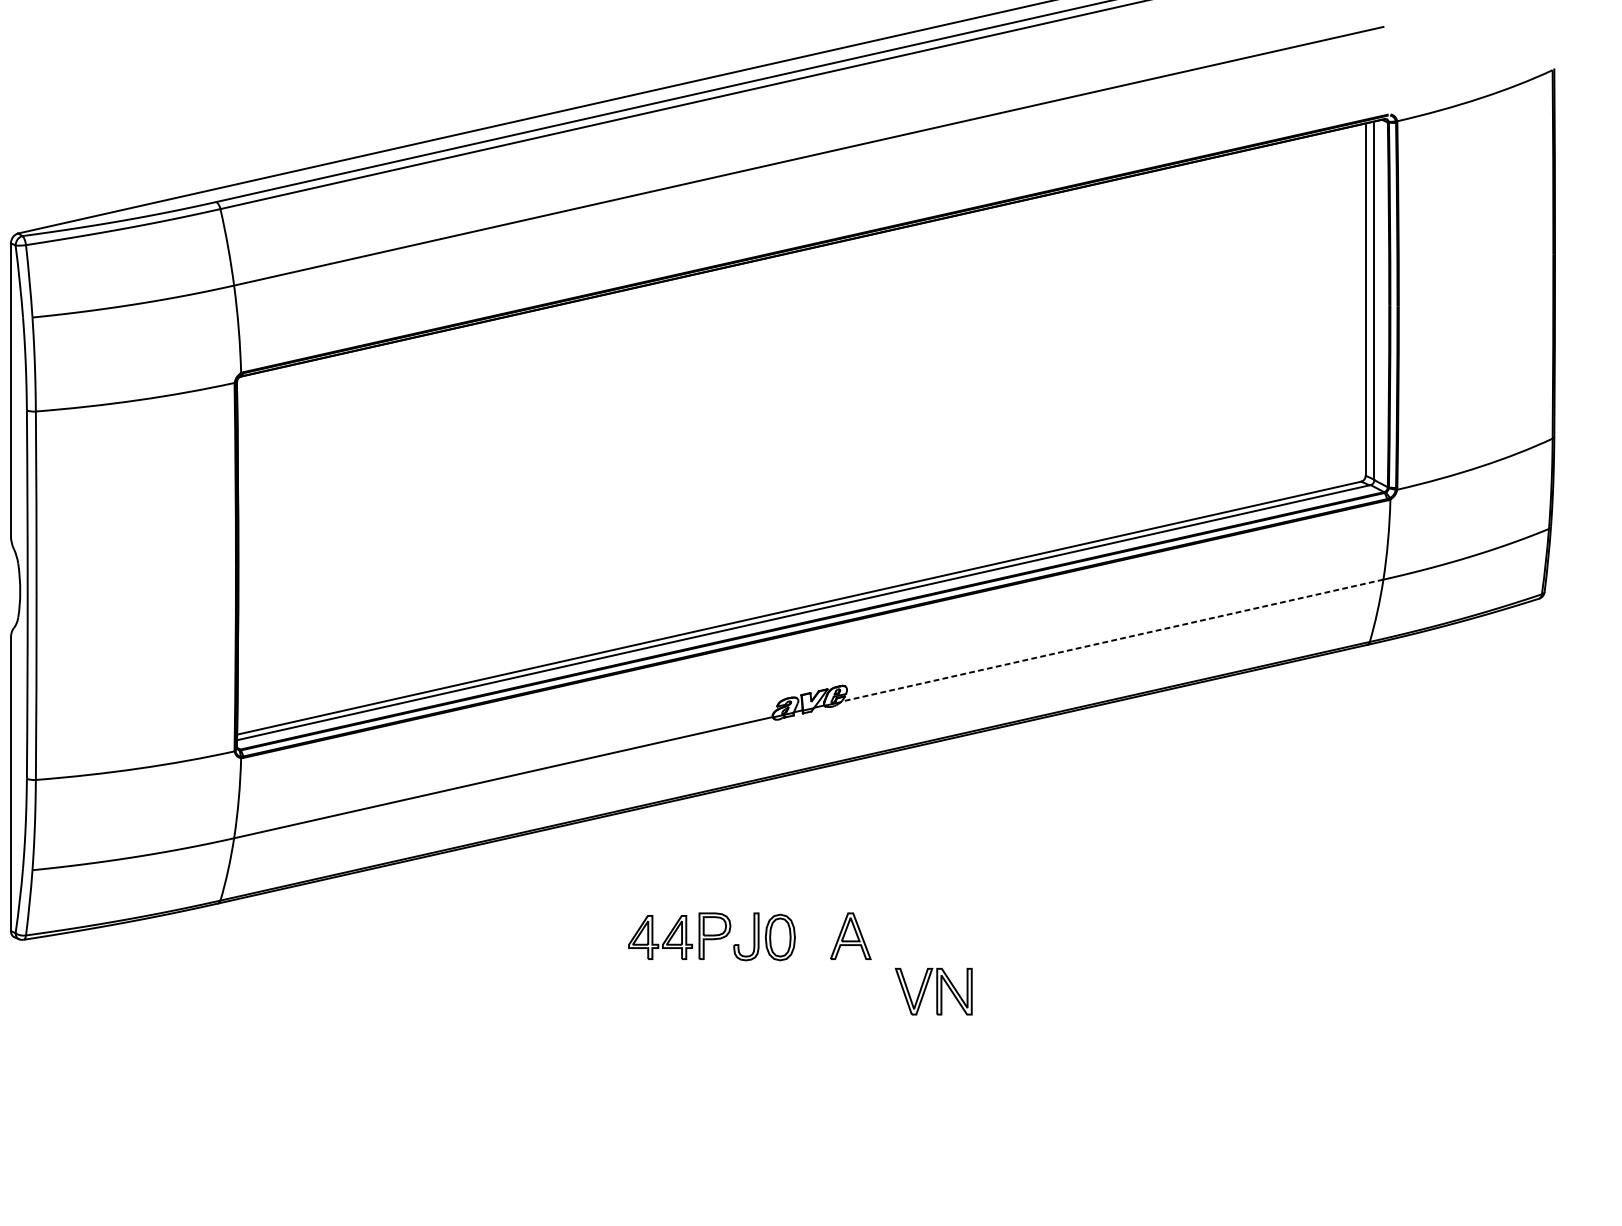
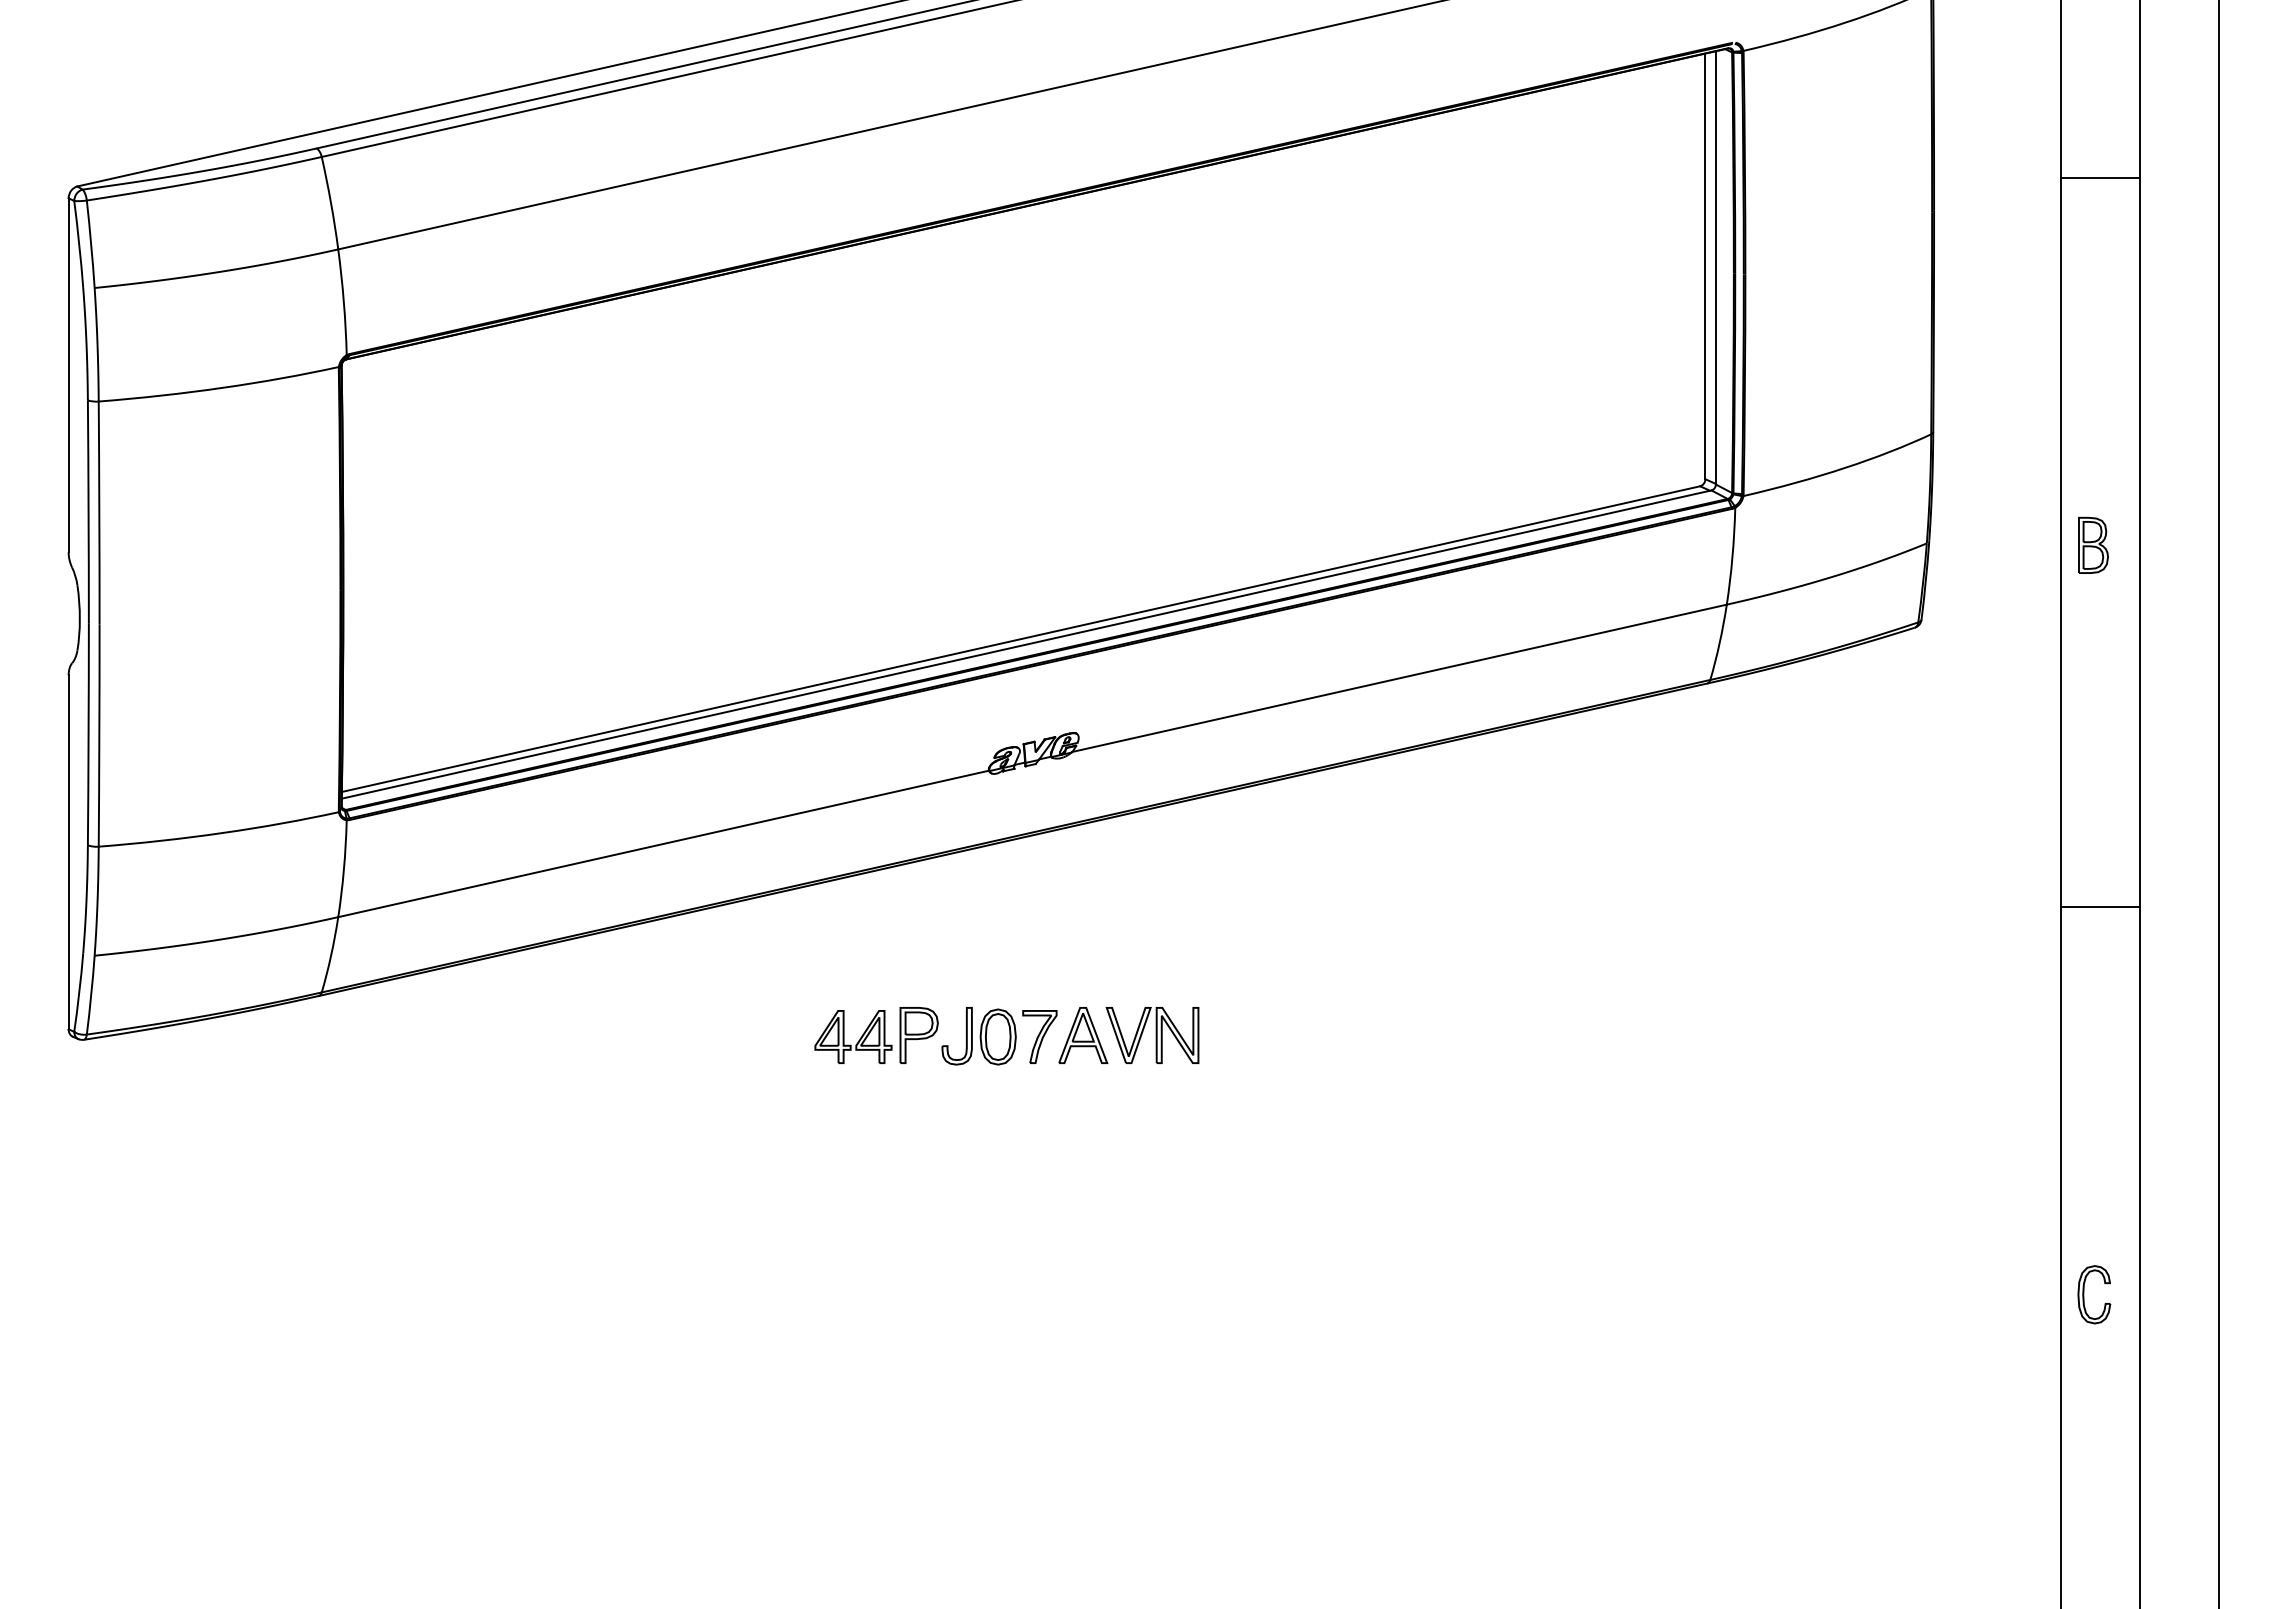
line: (1112, 640) -> (1399, 678), dashed -> solid
part: (814, 937) -> (1039, 1036), added
part: (933, 991) -> (1152, 1035), moved

